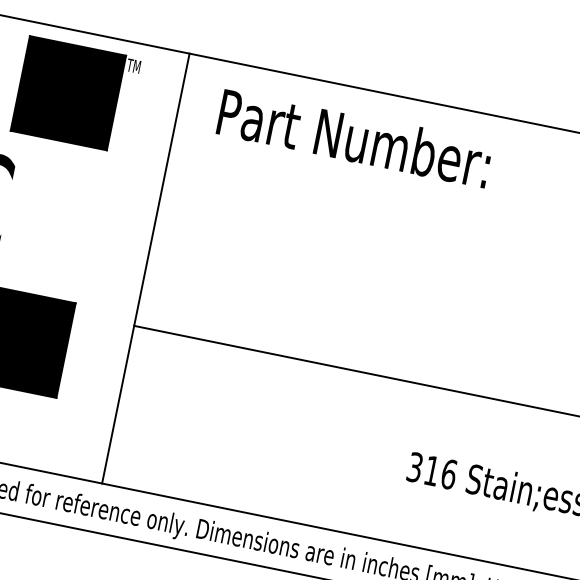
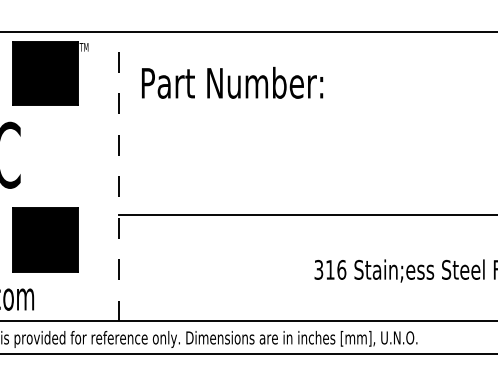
text: (354, 137) -> (232, 82), moved
line: (145, 268) -> (118, 176), solid -> dashed

